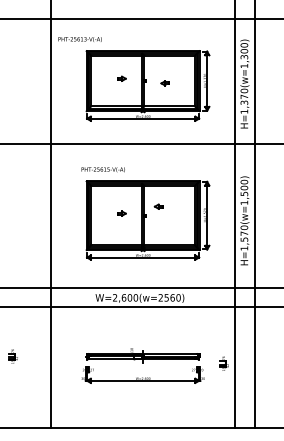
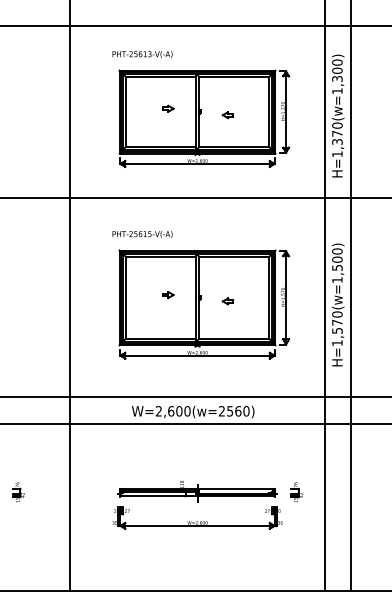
text: (80, 39) -> (142, 54), moved
part: (158, 206) -> (227, 301), moved
part: (224, 363) -> (296, 492), moved

